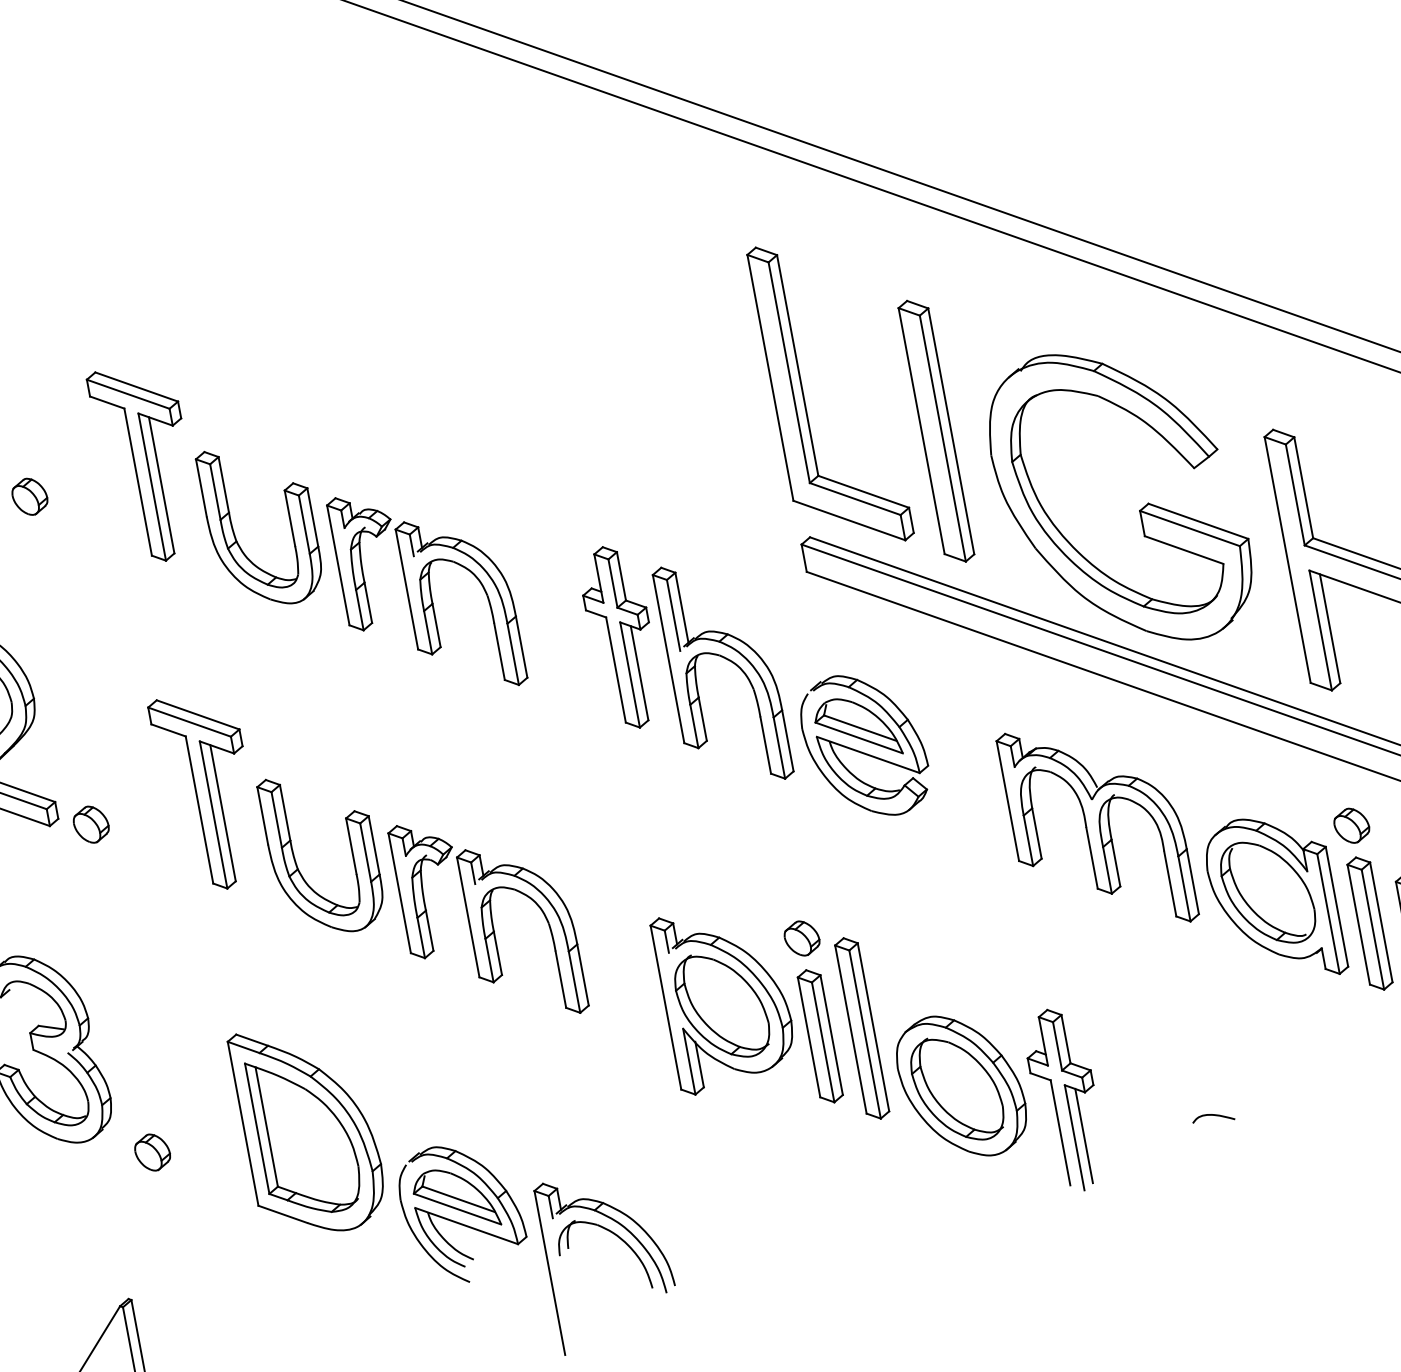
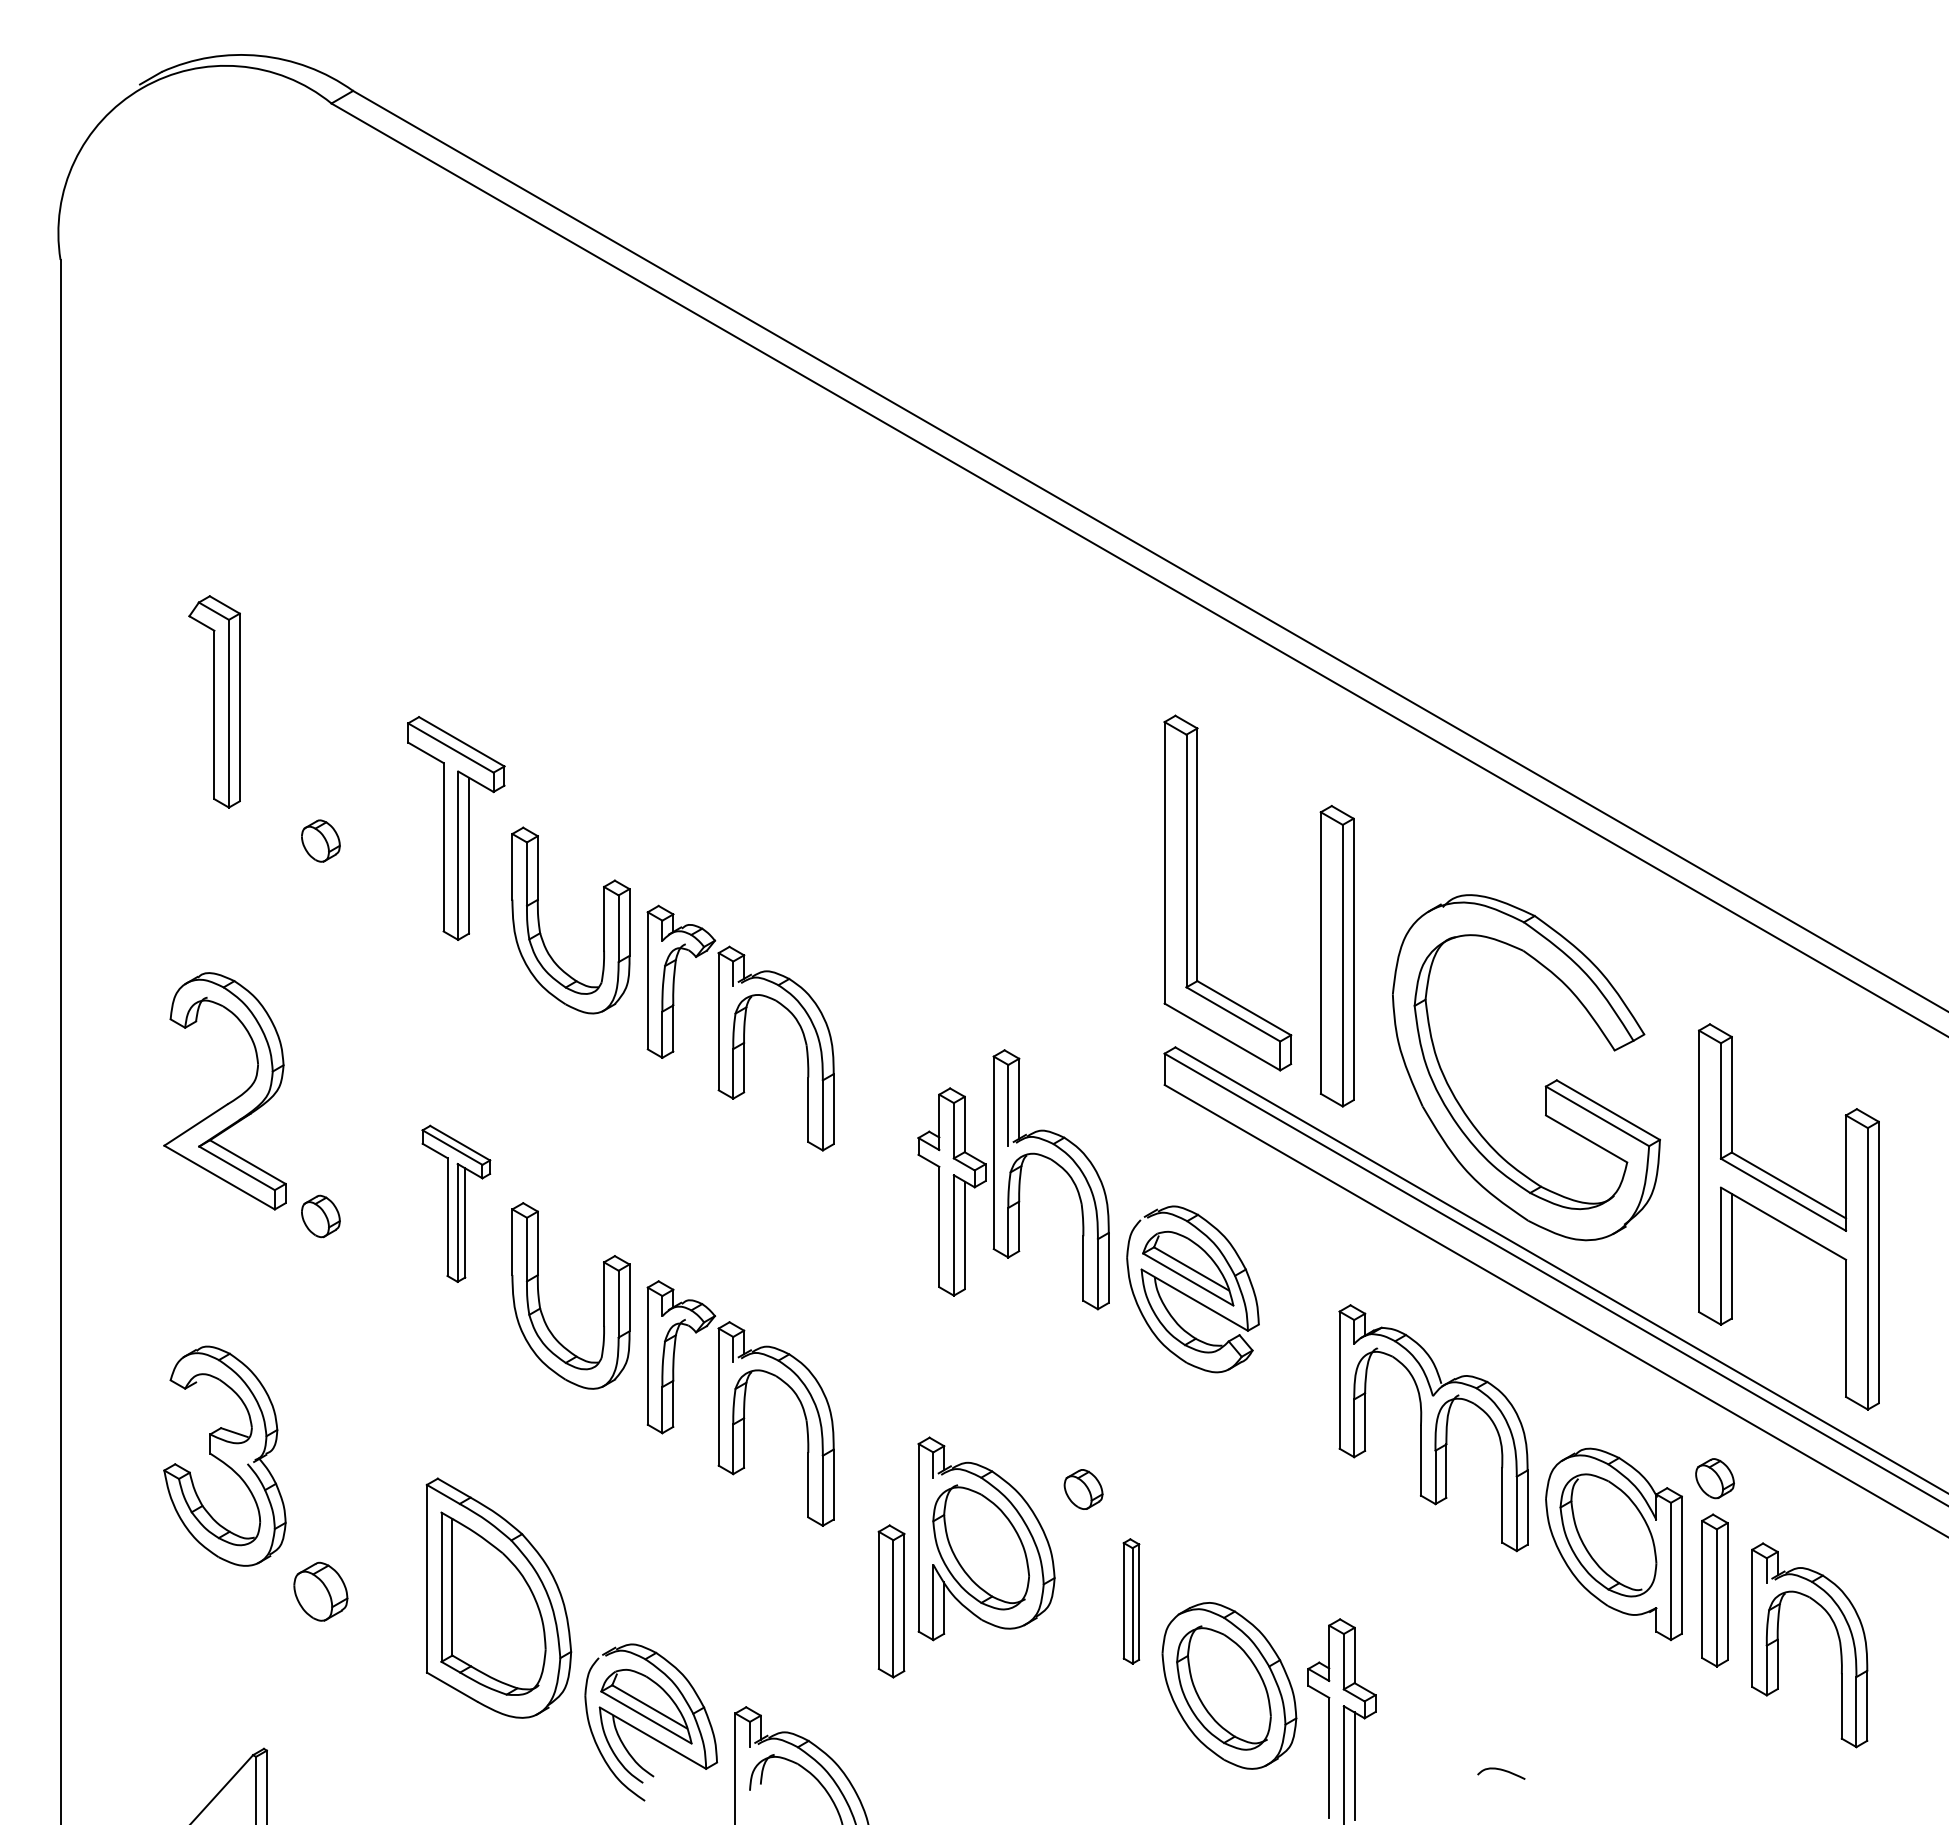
part: (620, 637) -> (951, 1191), moved
part: (207, 791) -> (456, 1203), size x0.7
part: (862, 1028) -> (1131, 1601), size x0.6
part: (820, 1036) -> (891, 1601), moved
part: (152, 1152) -> (320, 1591), size x1.4

